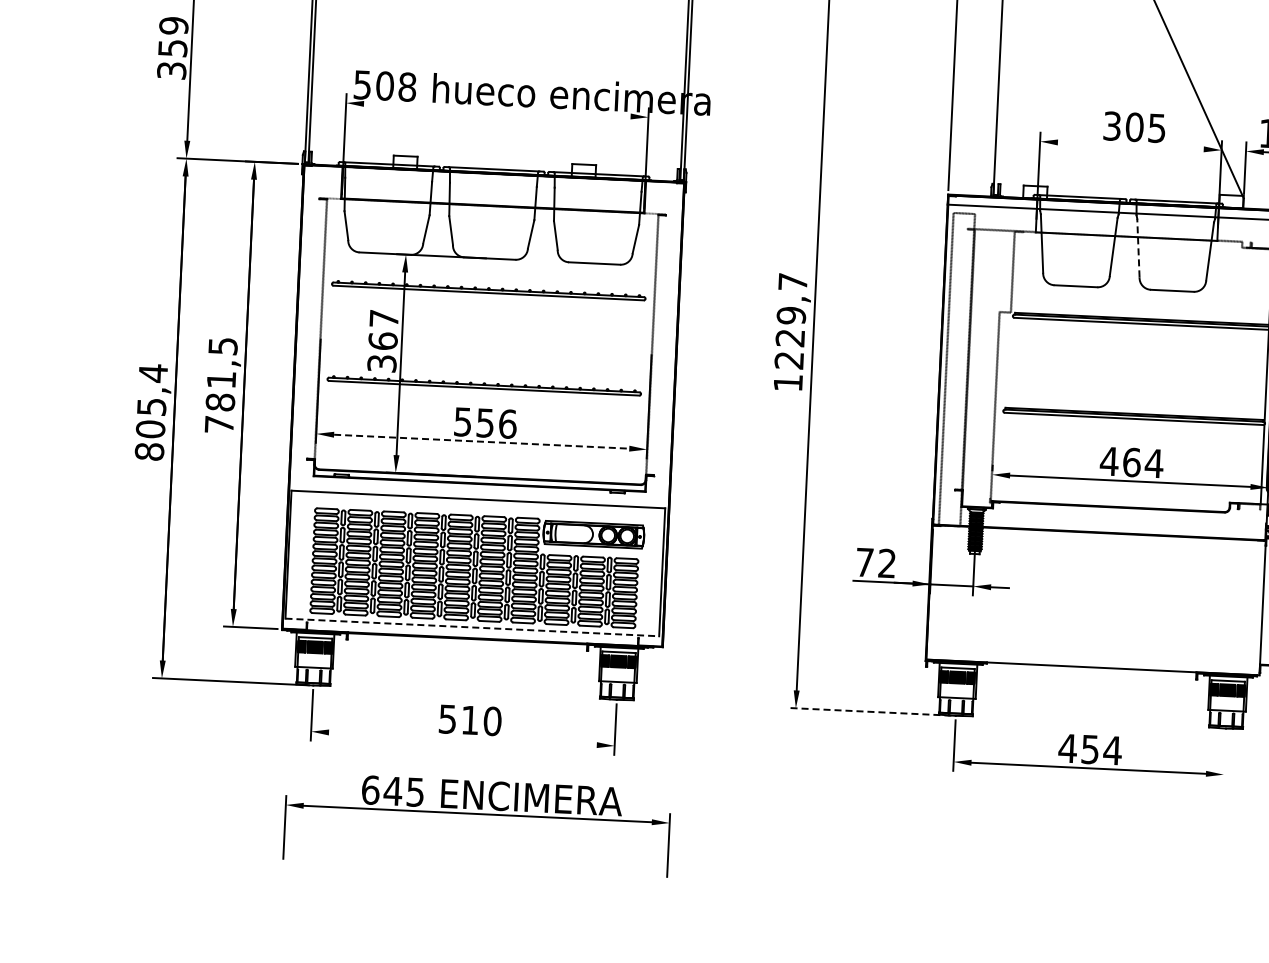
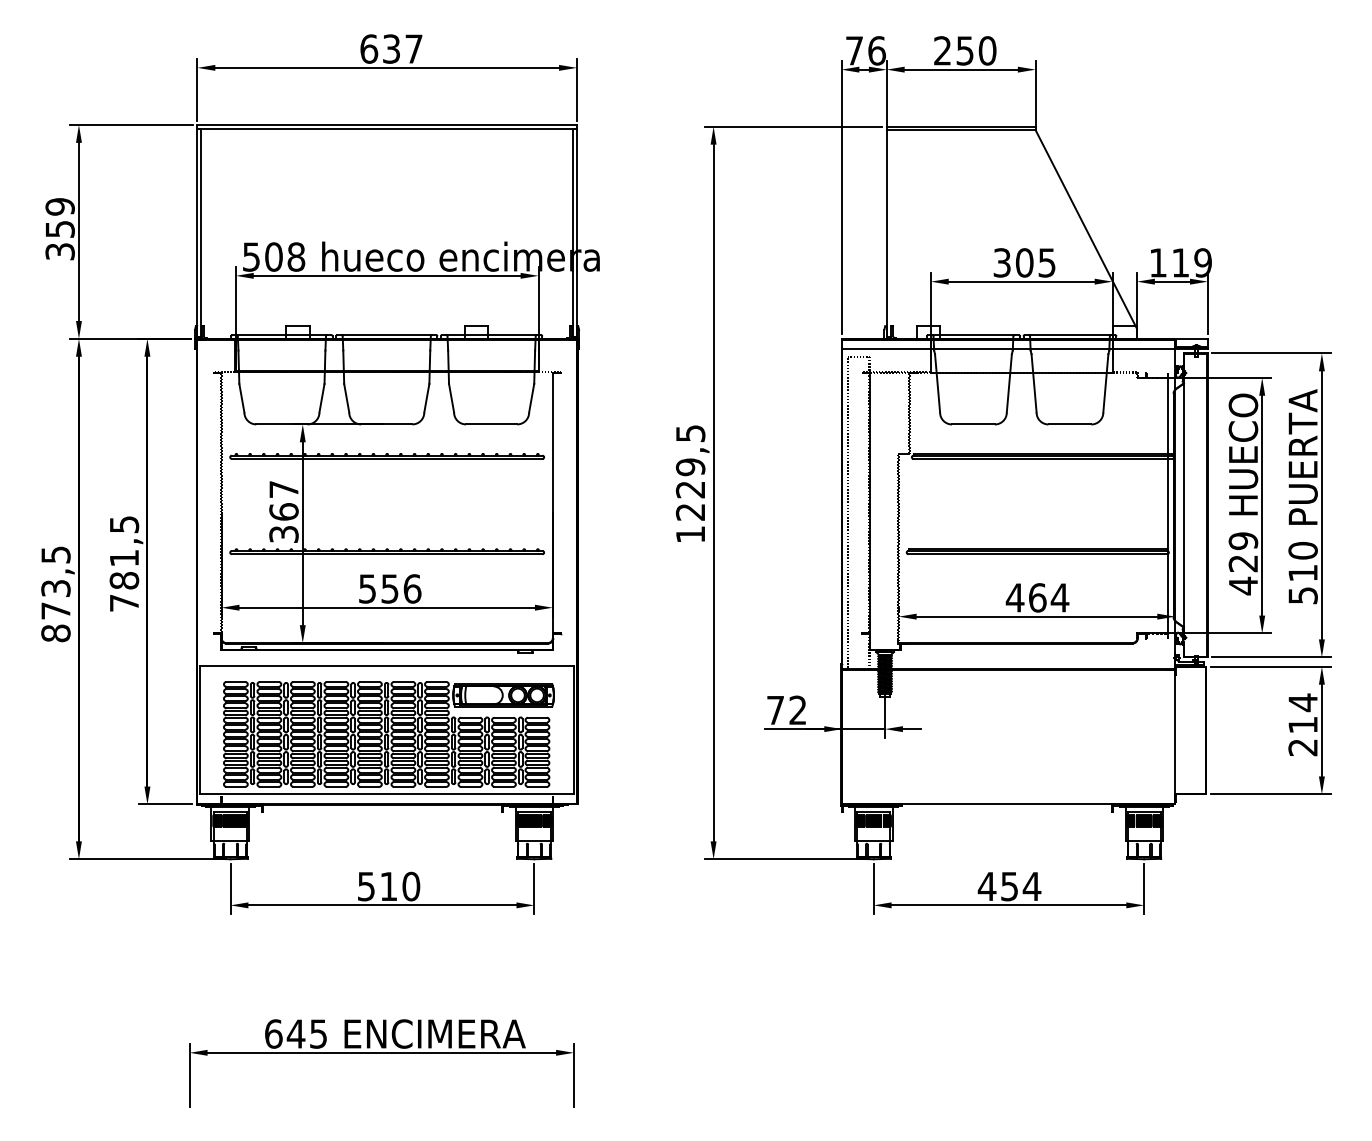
line: (496, 109) -> (386, 275), added
line: (1130, 145) -> (1021, 281), added
line: (1138, 247) -> (1034, 382), dashed -> solid
text: (792, 281) -> (690, 433), 1229,7 -> 1229,5
text: (151, 400) -> (55, 582), 805,4 -> 873,5
line: (482, 441) -> (387, 607), dashed -> solid
line: (473, 627) -> (387, 793), dashed -> solid
line: (868, 712) -> (786, 859), dashed -> solid
line: (462, 738) -> (382, 905), added
line: (1224, 757) -> (1144, 888), added
part: (477, 814) -> (381, 1053), moved

